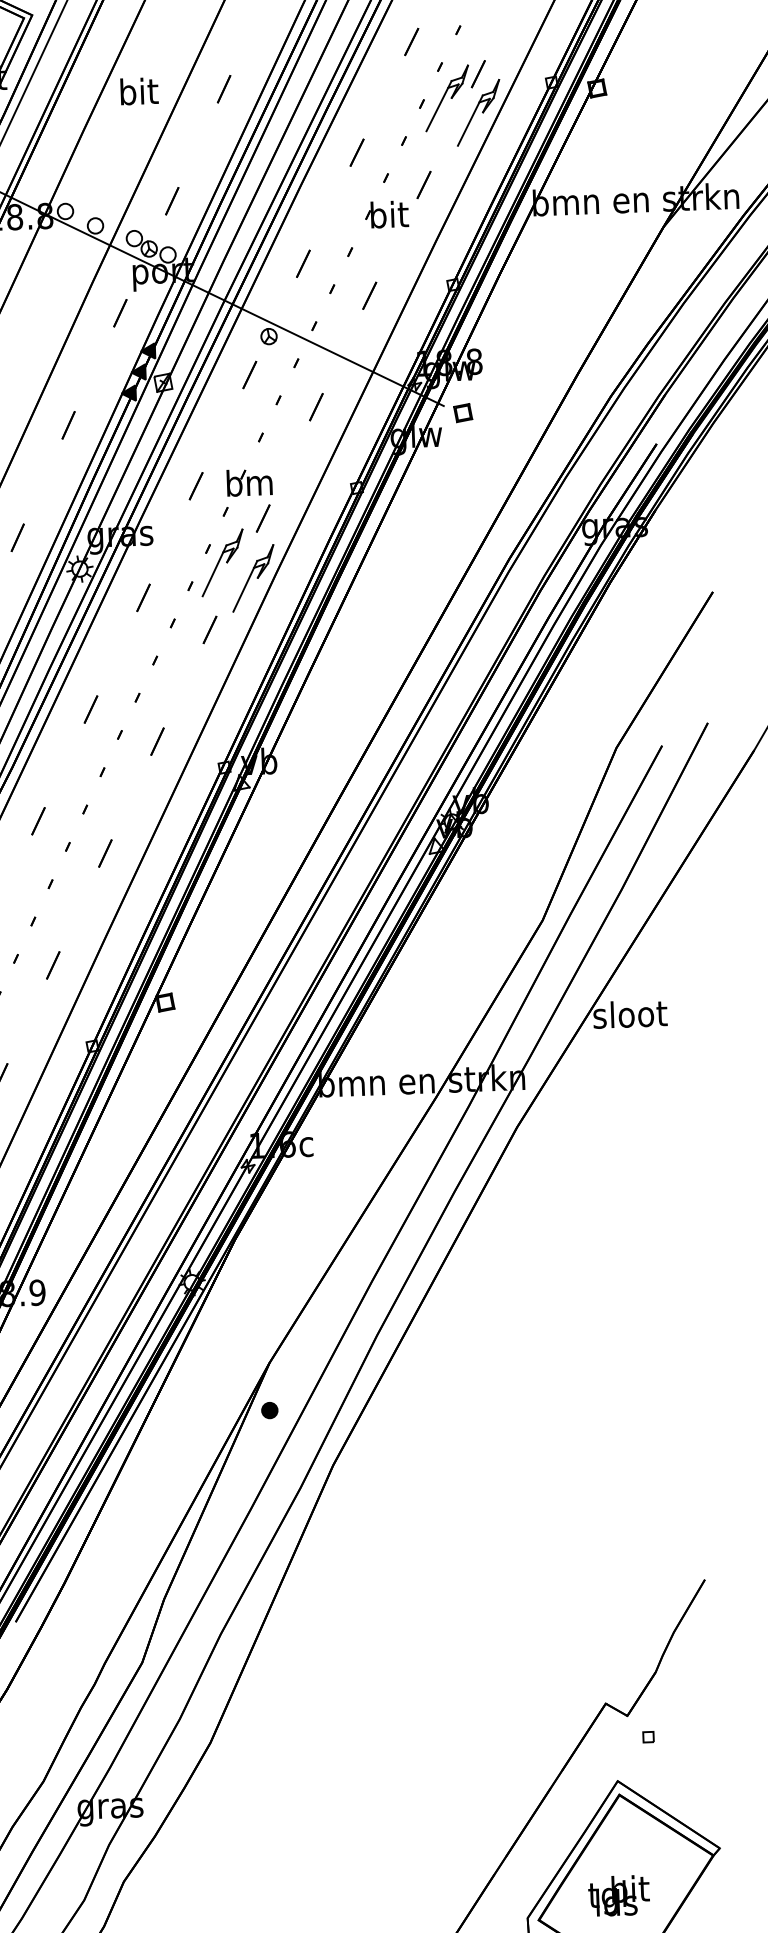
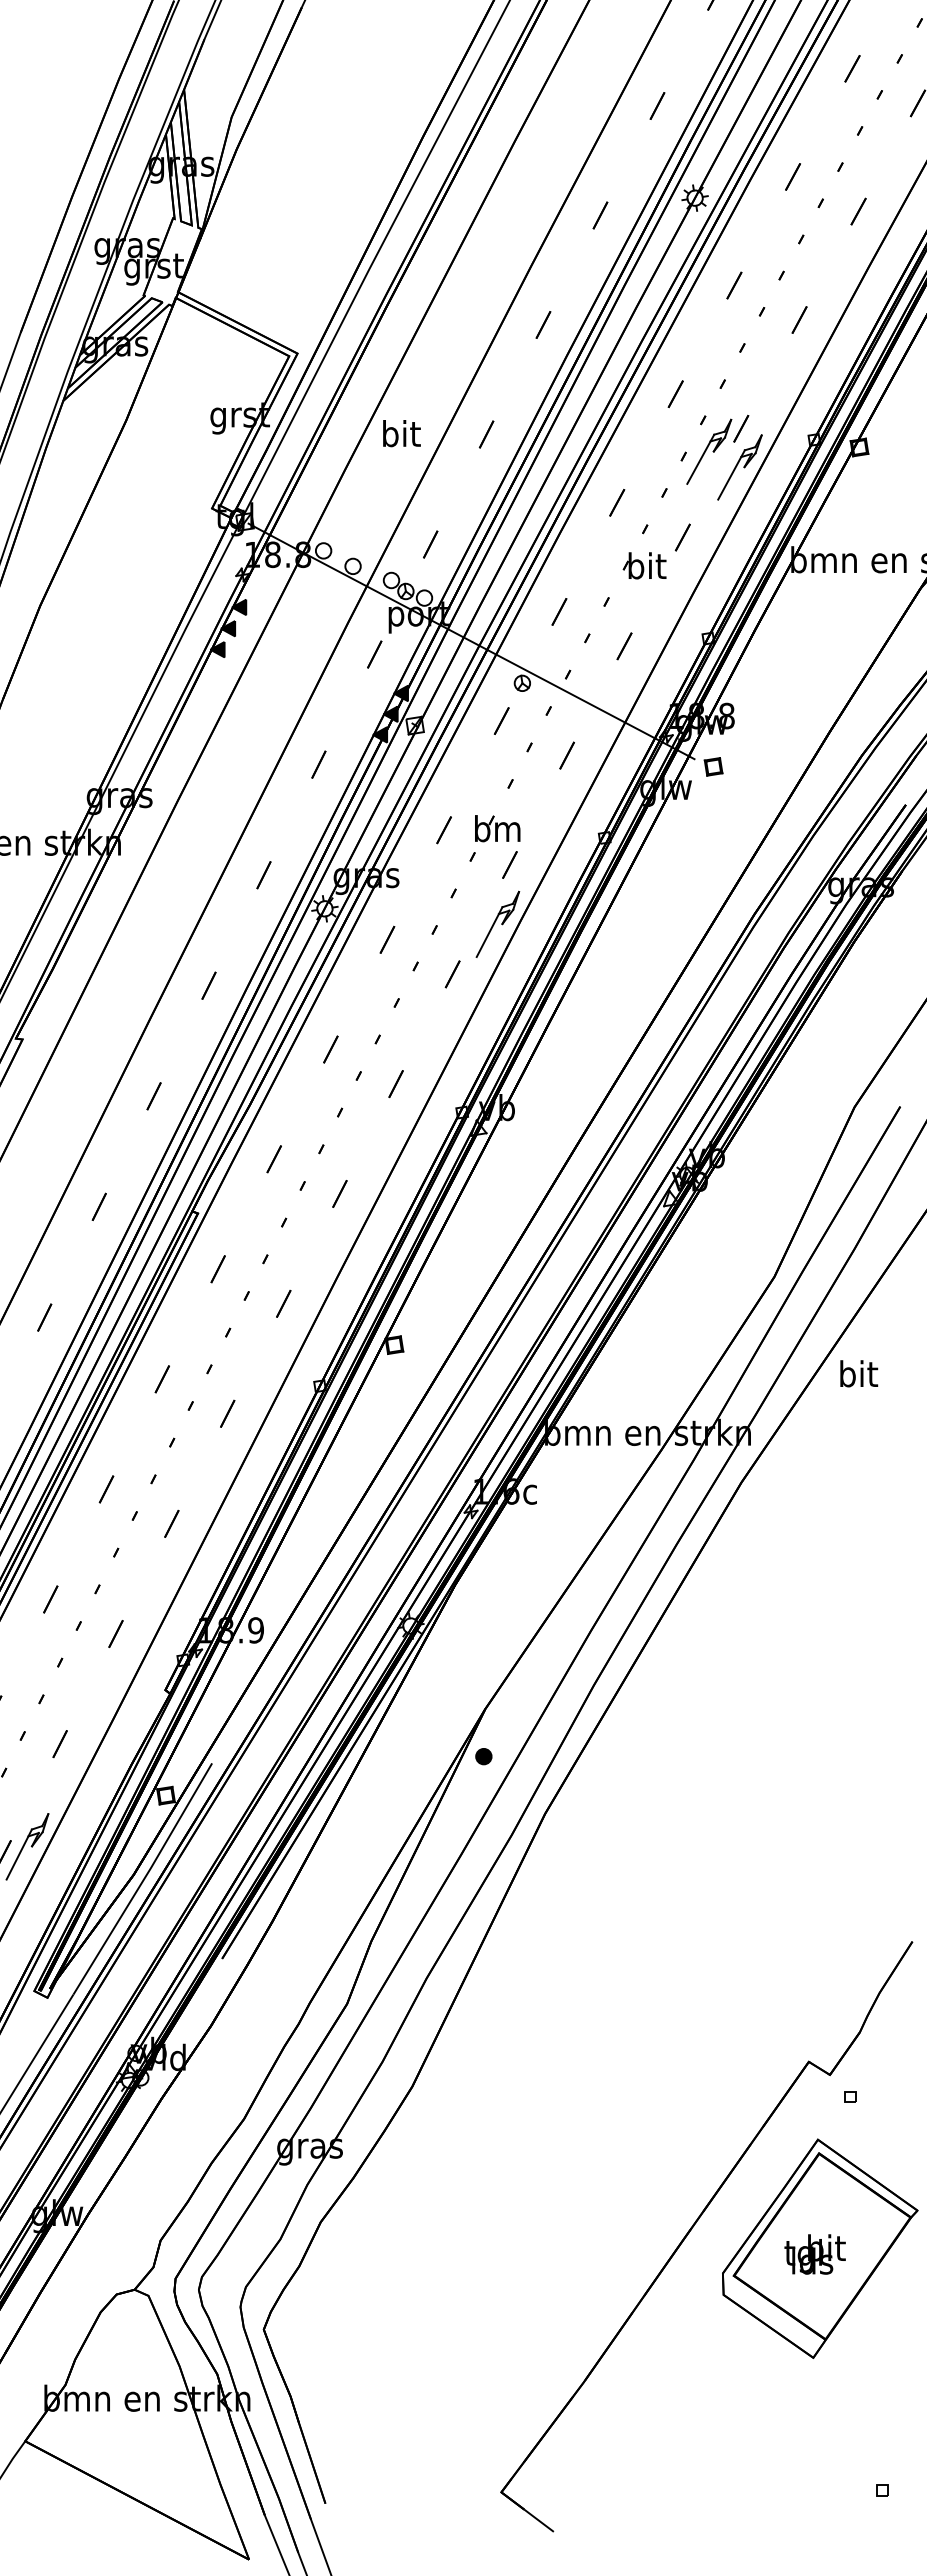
part: (222, 562) -> (467, 907), removed
text: (630, 1013) -> (858, 1373), sloot -> bit

